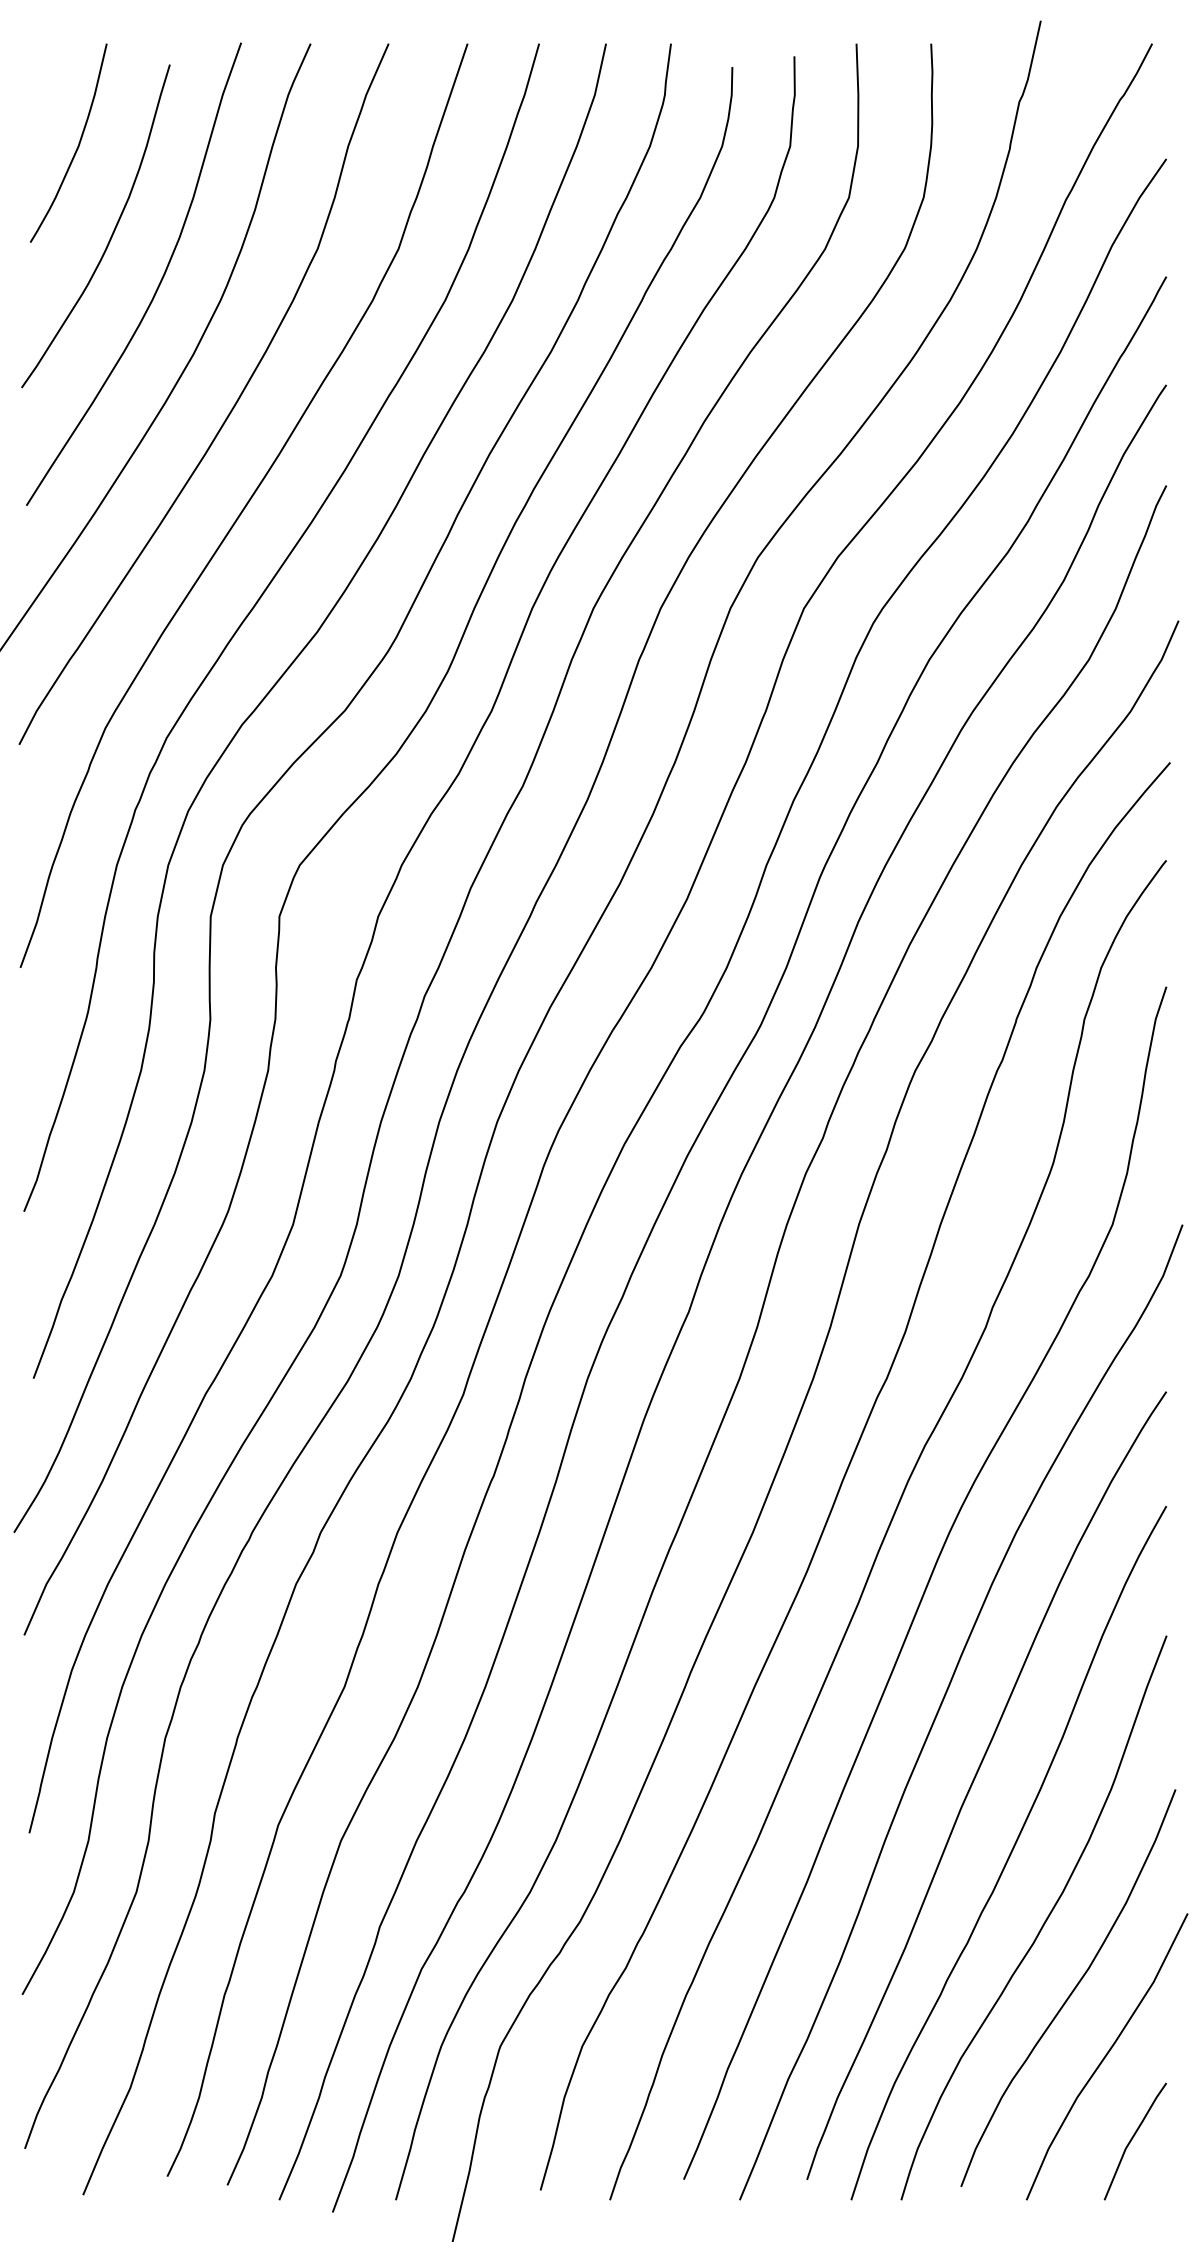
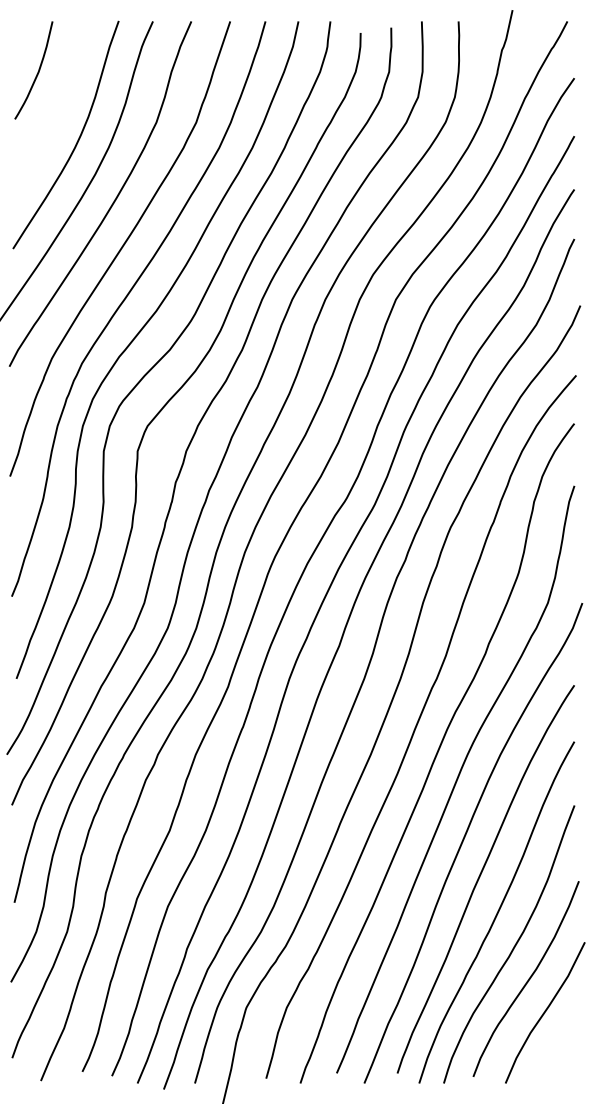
curve: (110, 232) -> (54, 114), removed
line: (1134, 2139) -> (558, 1053), removed

